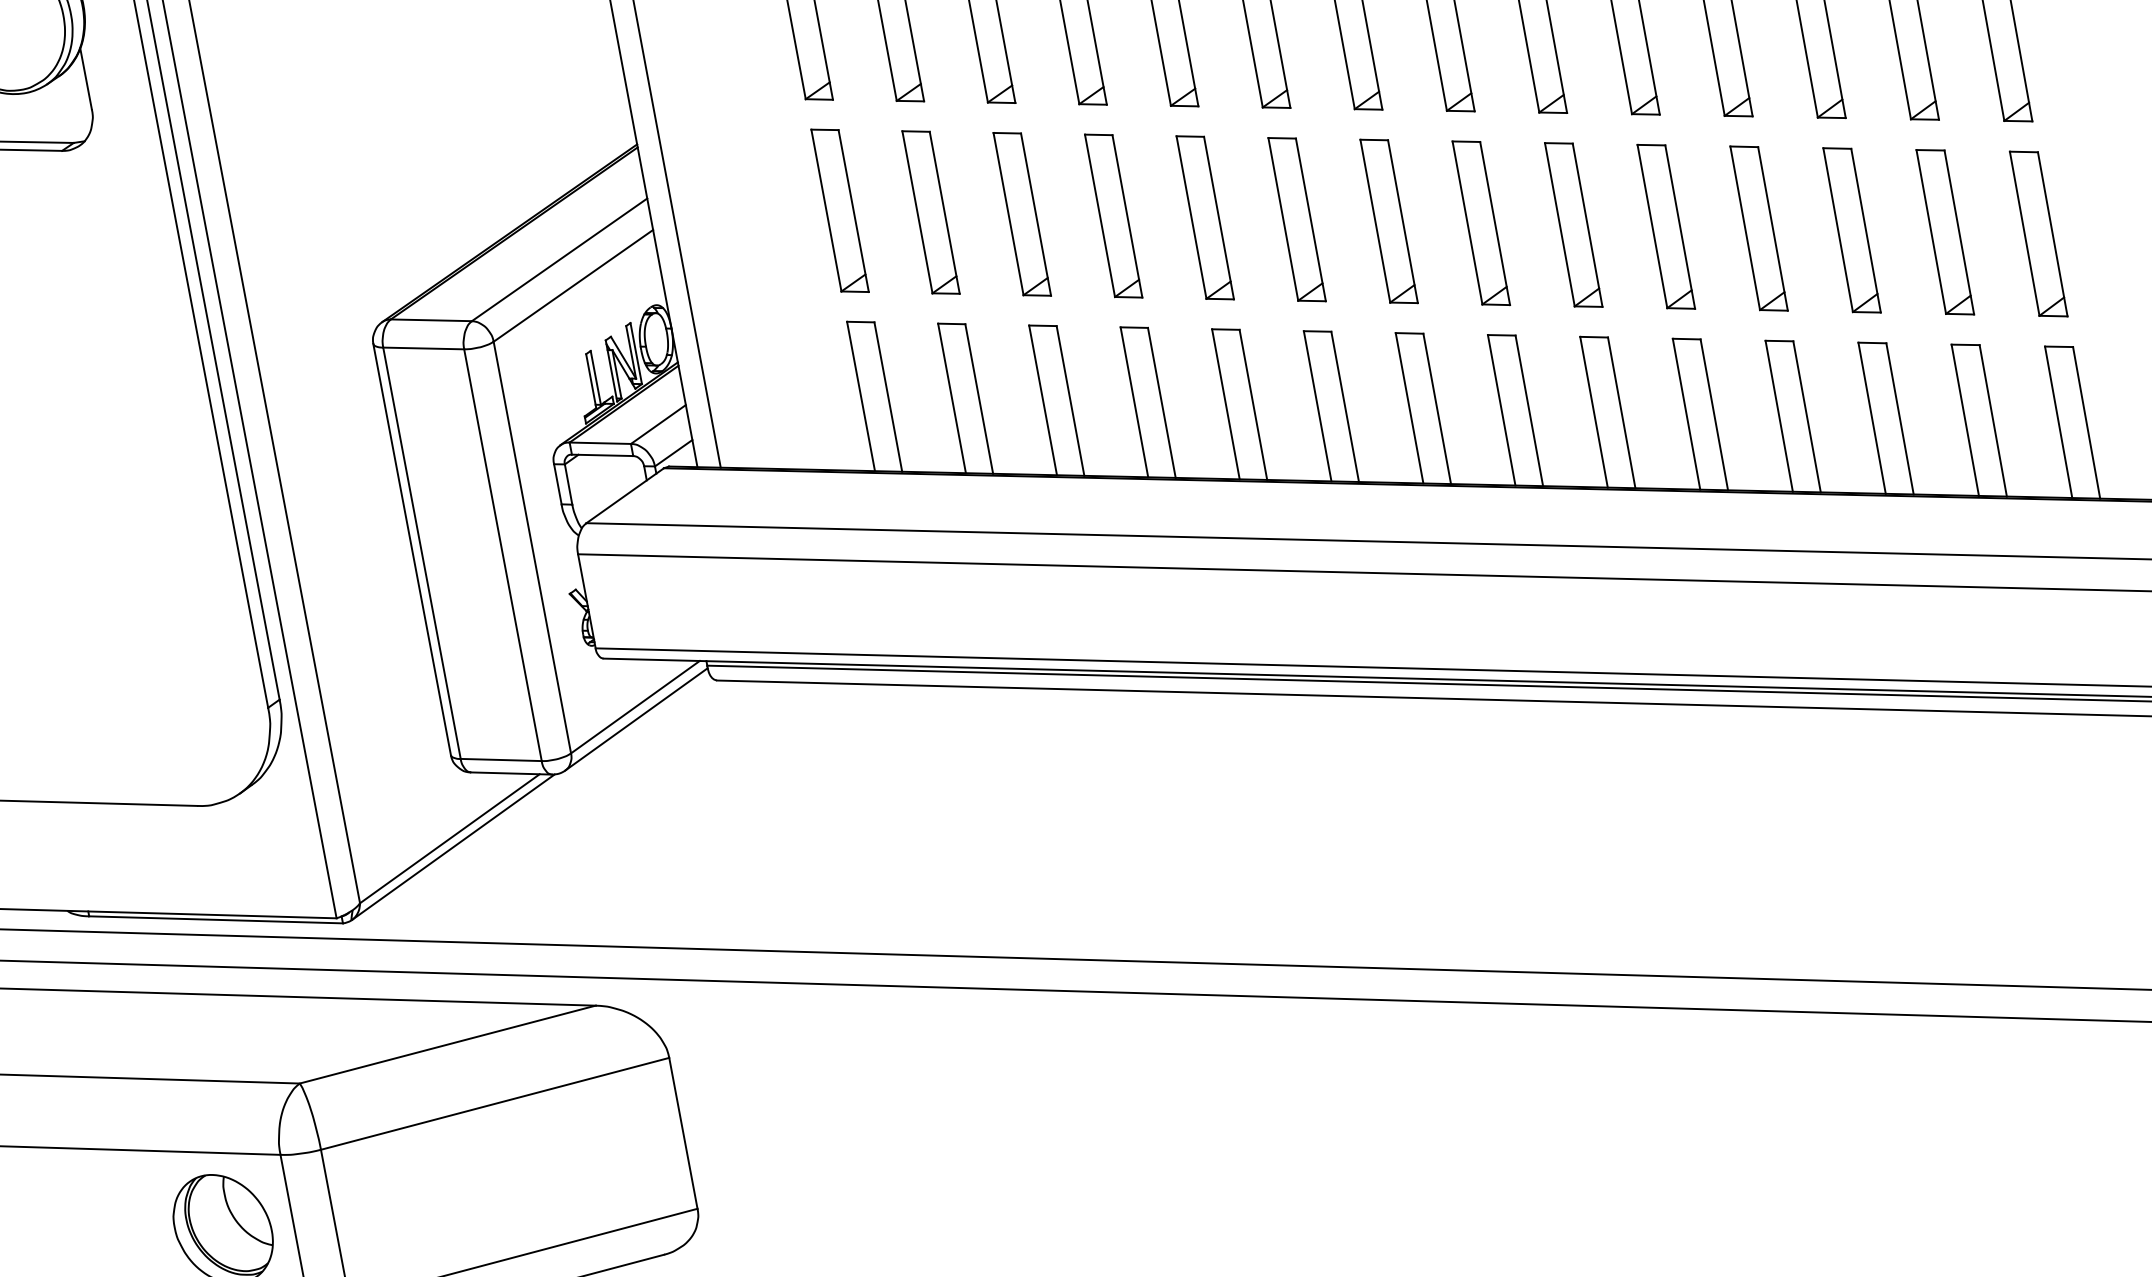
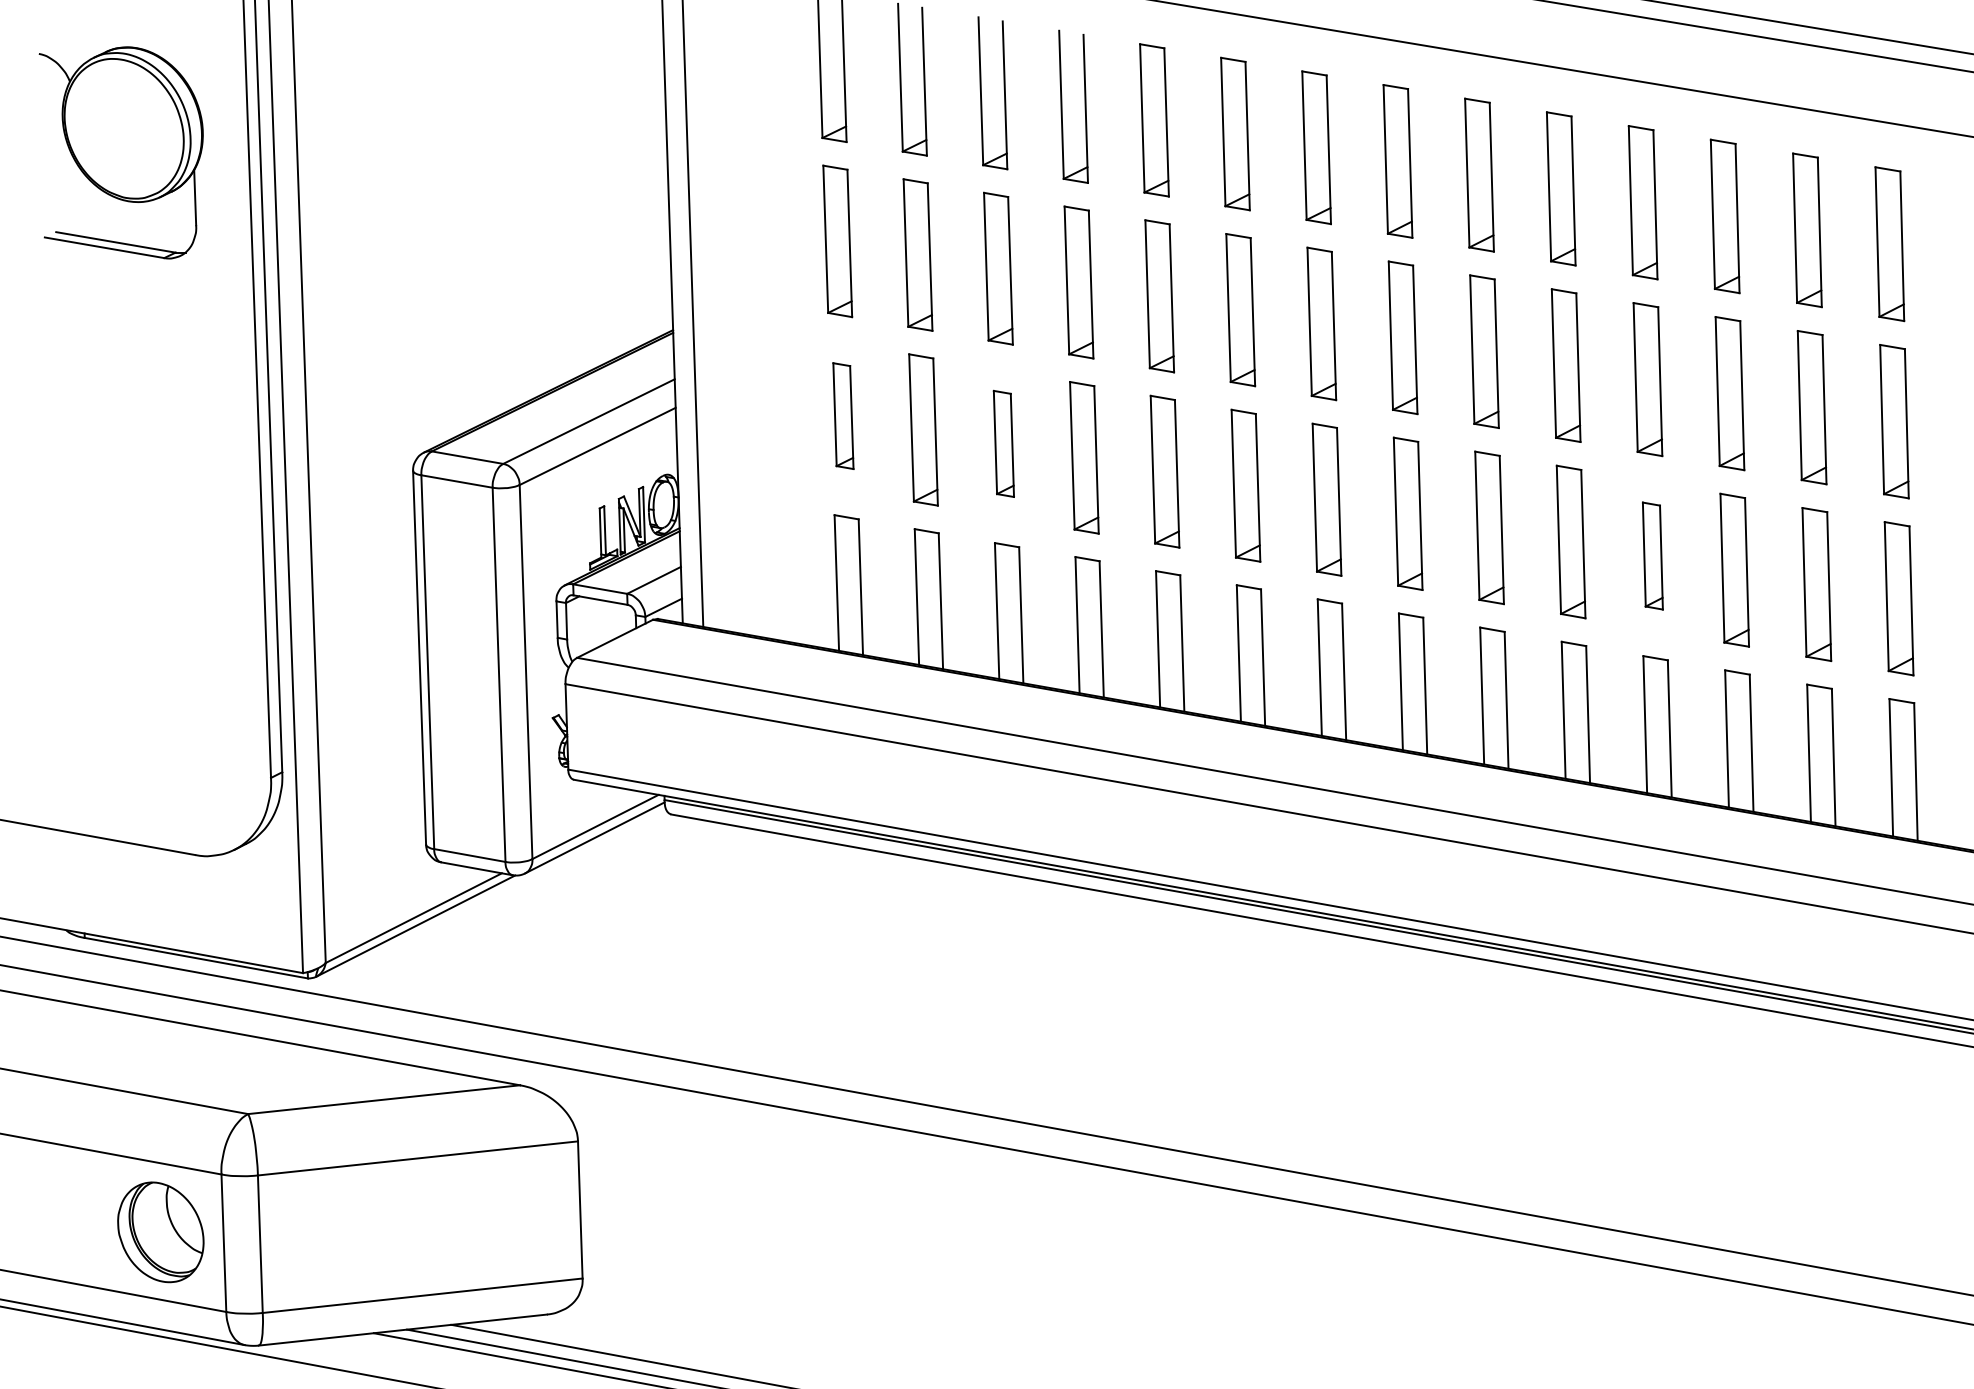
part: (840, 210) -> (843, 415), size x0.7
part: (1021, 213) -> (1003, 443), size x0.7
part: (1758, 227) -> (1652, 555), size x0.7

